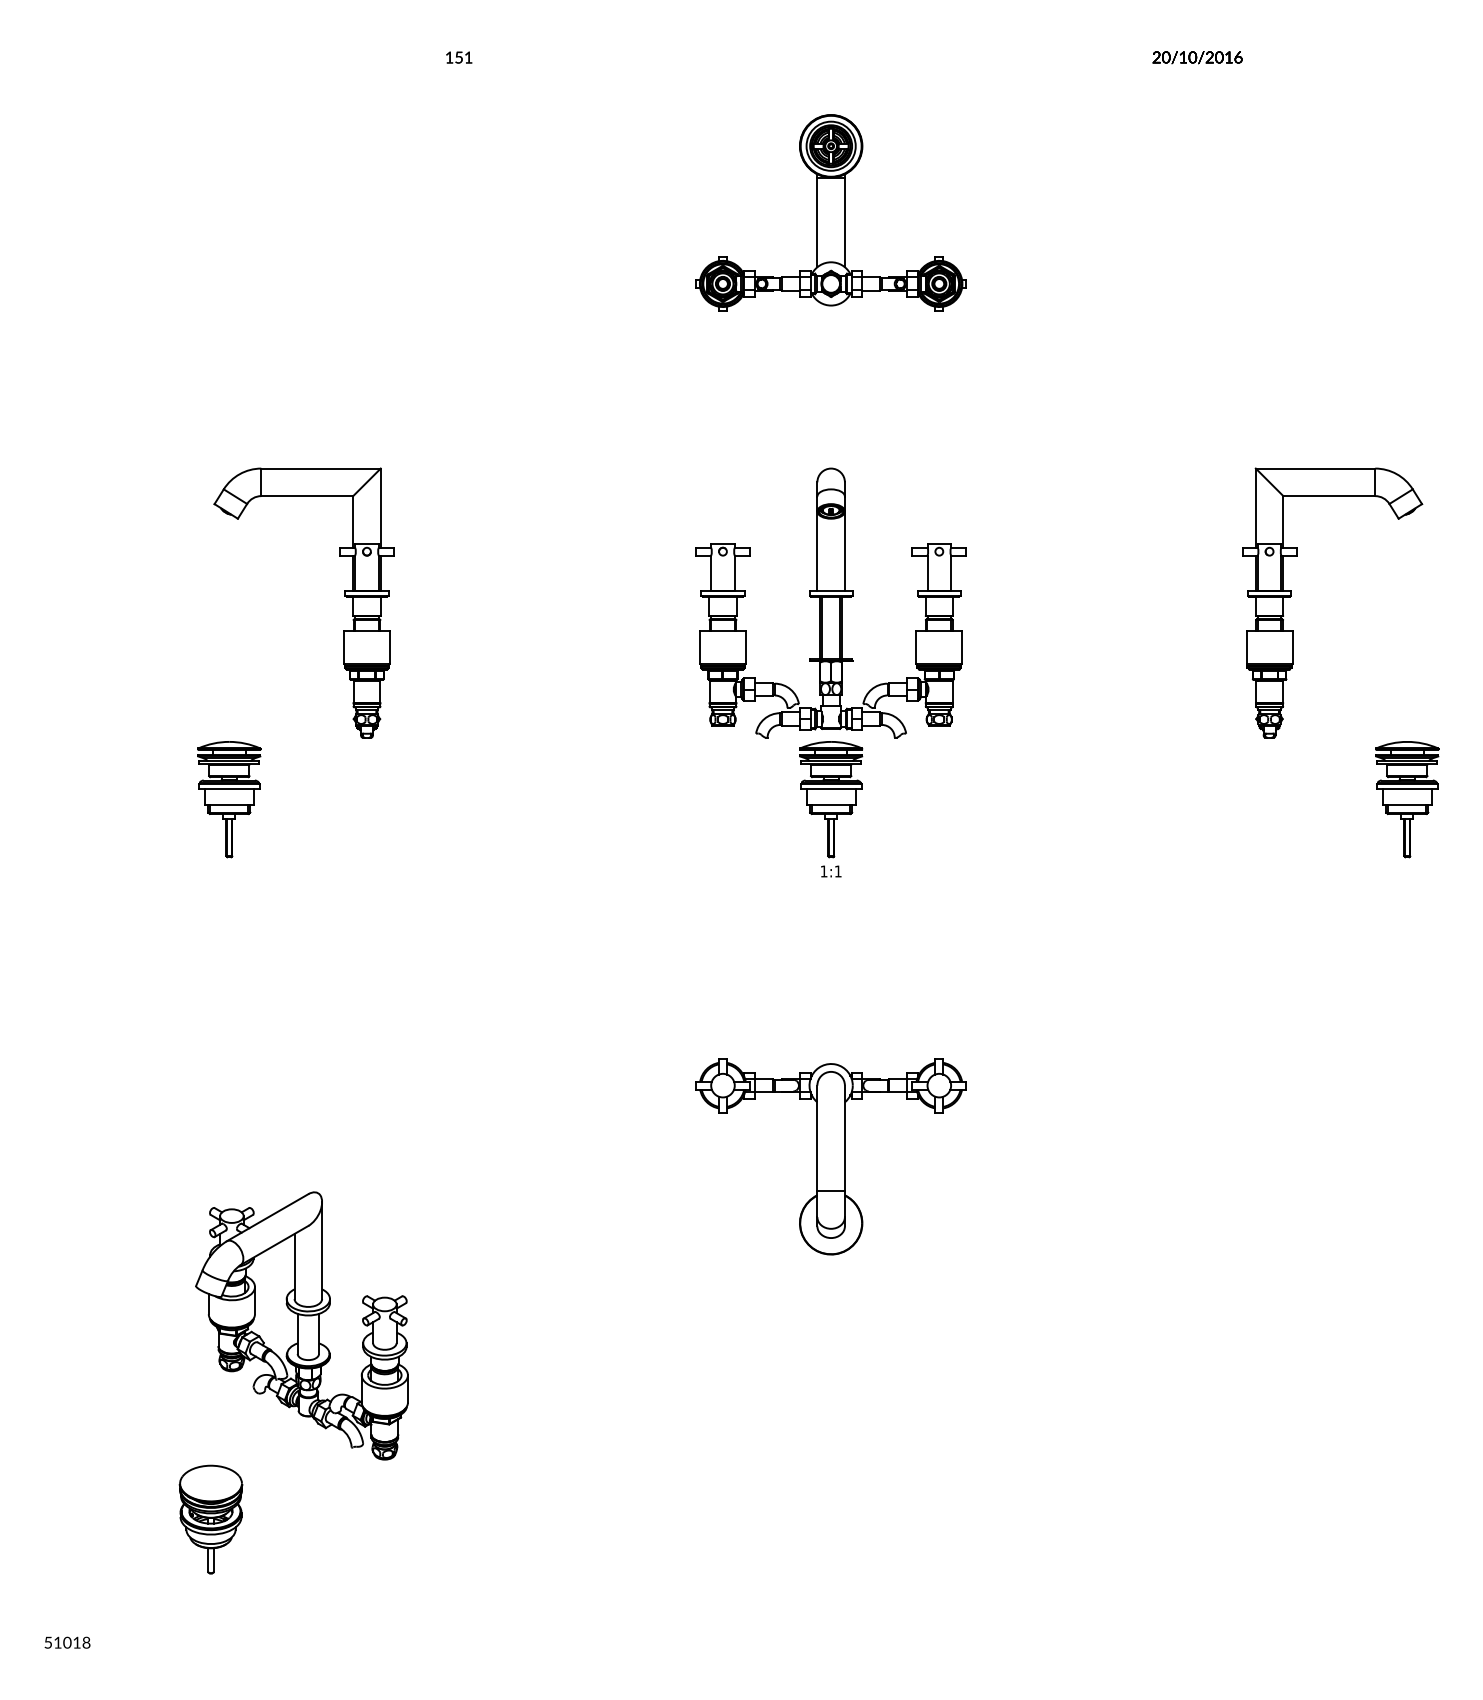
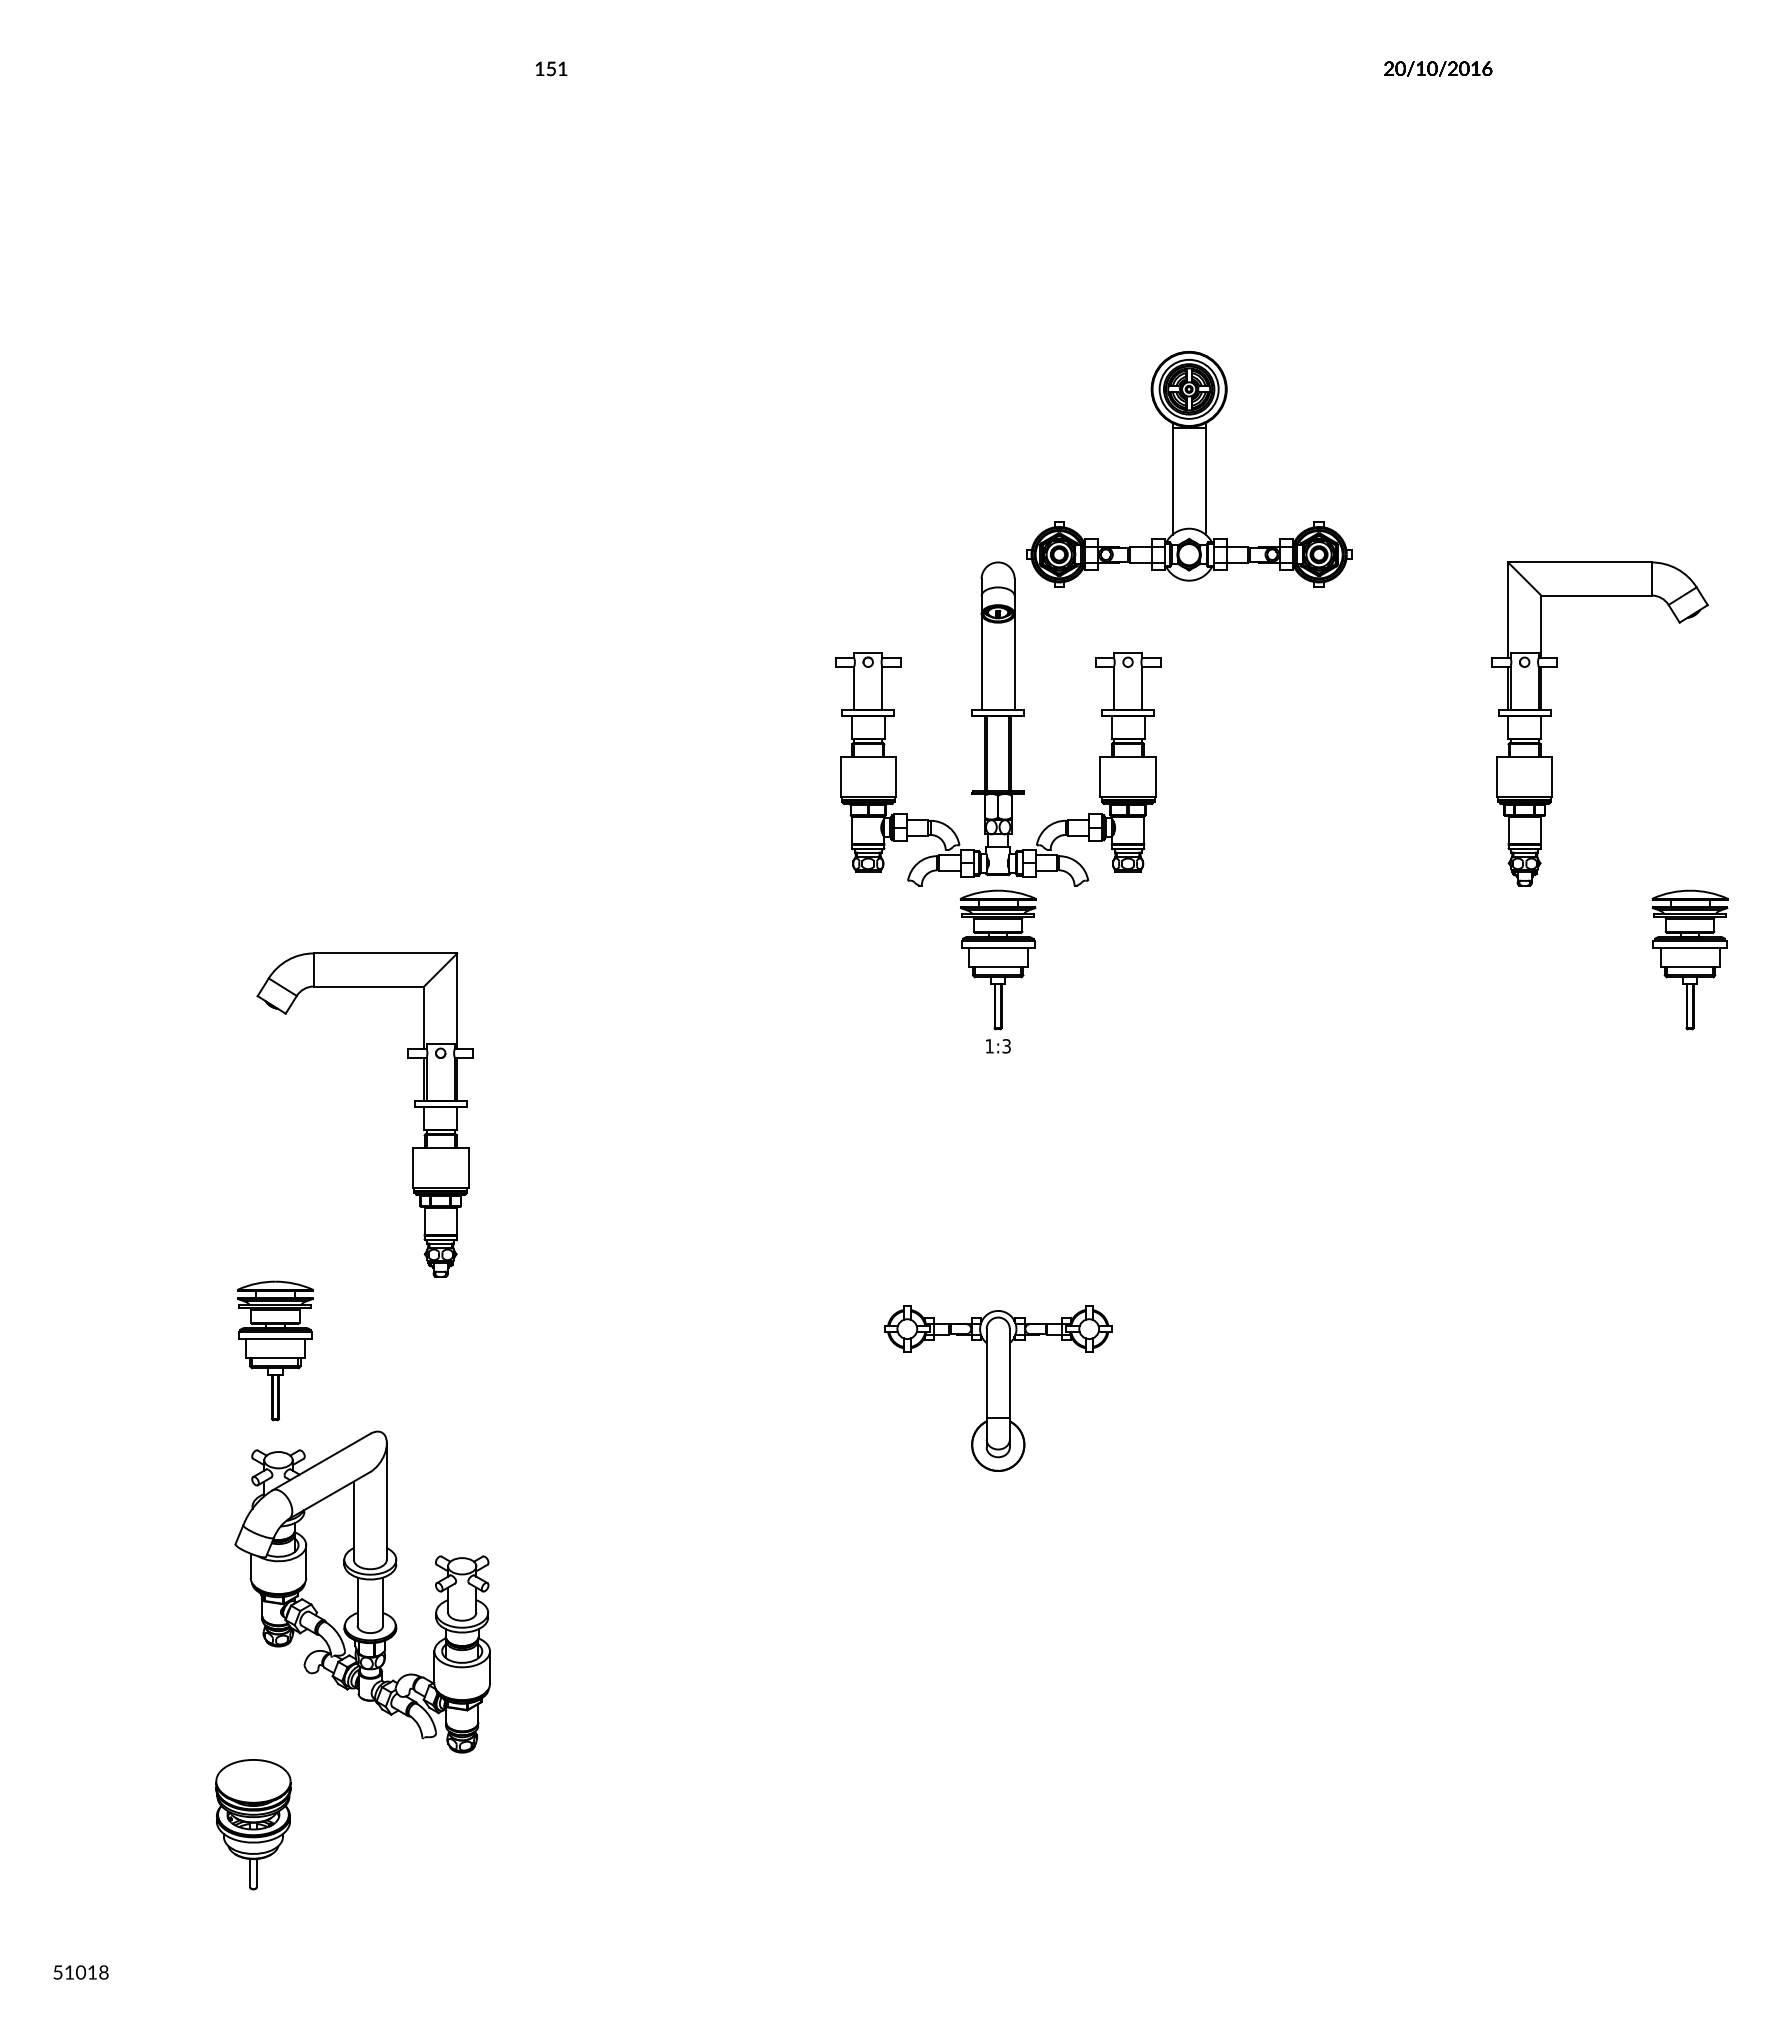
part: (831, 212) -> (1189, 469), moved
part: (343, 662) -> (412, 1186), moved
text: (838, 871) -> (1006, 1046), 1:1 -> 1:3
part: (831, 1156) -> (998, 1388), size x0.7

